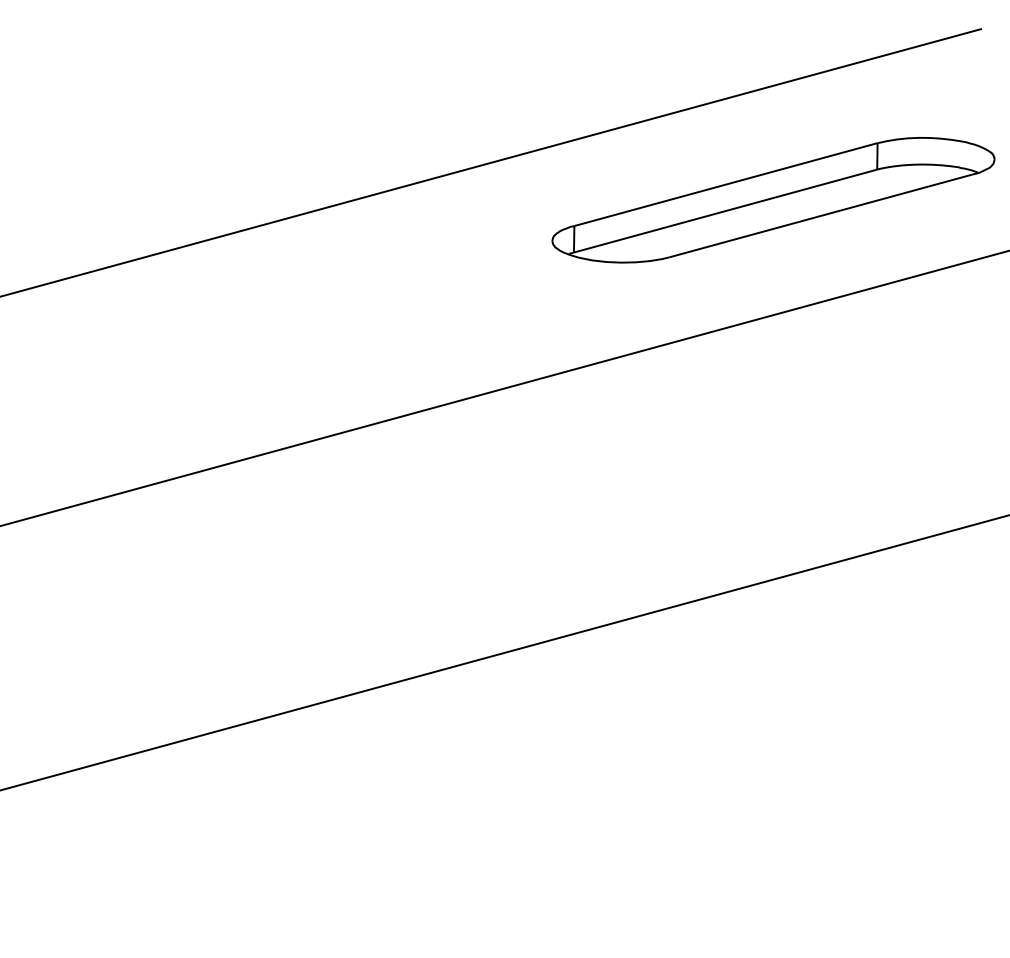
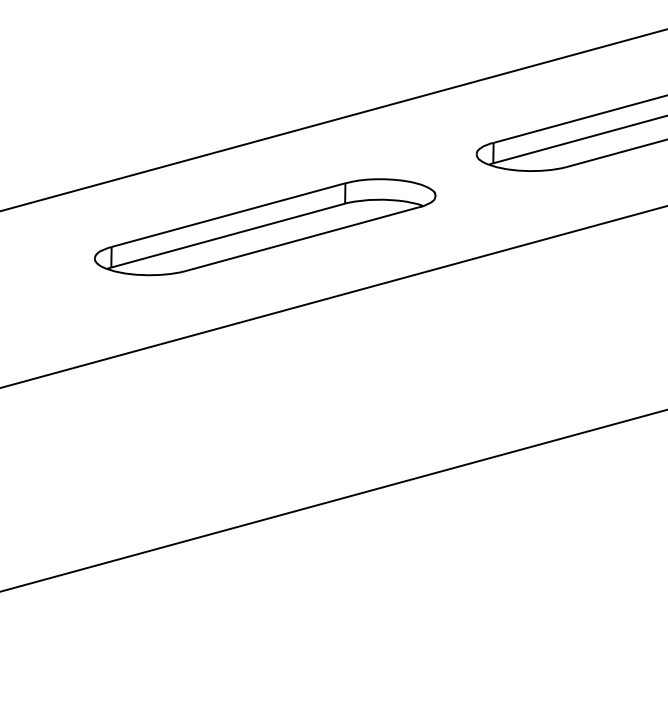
part: (277, 335) -> (264, 227), added

